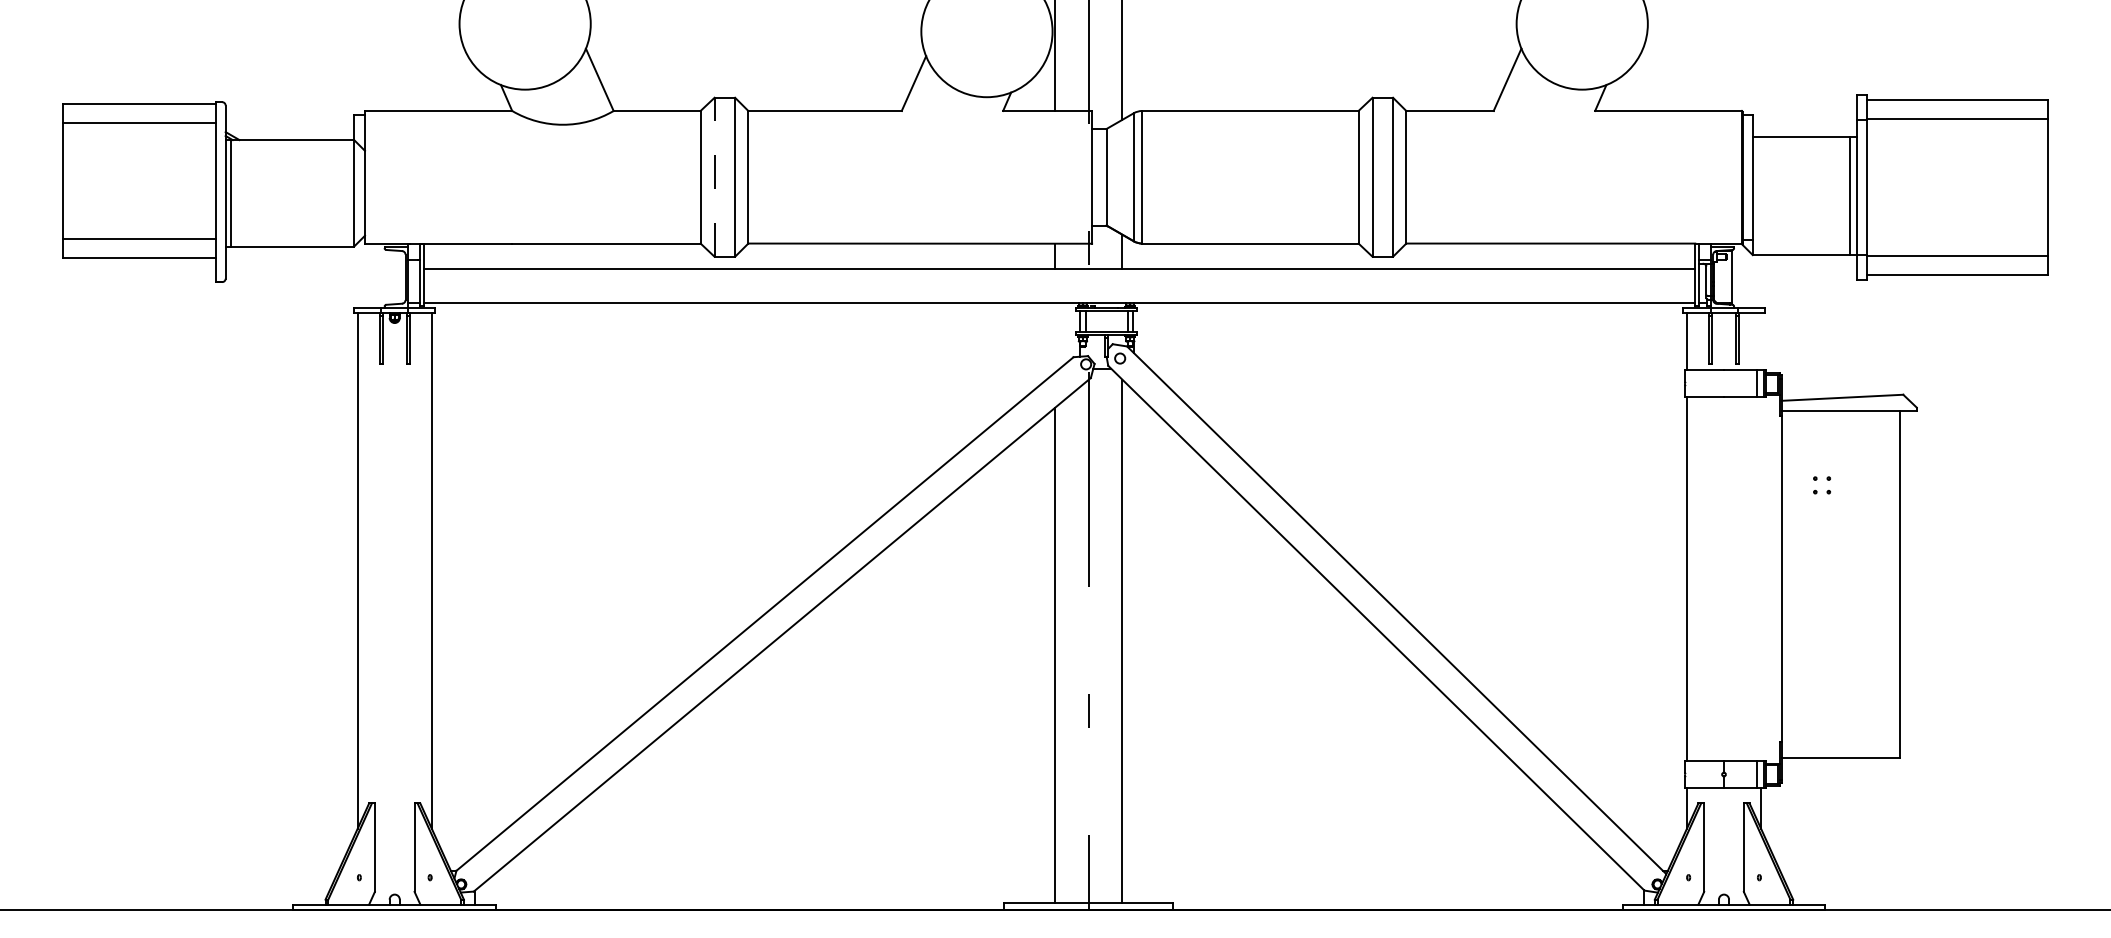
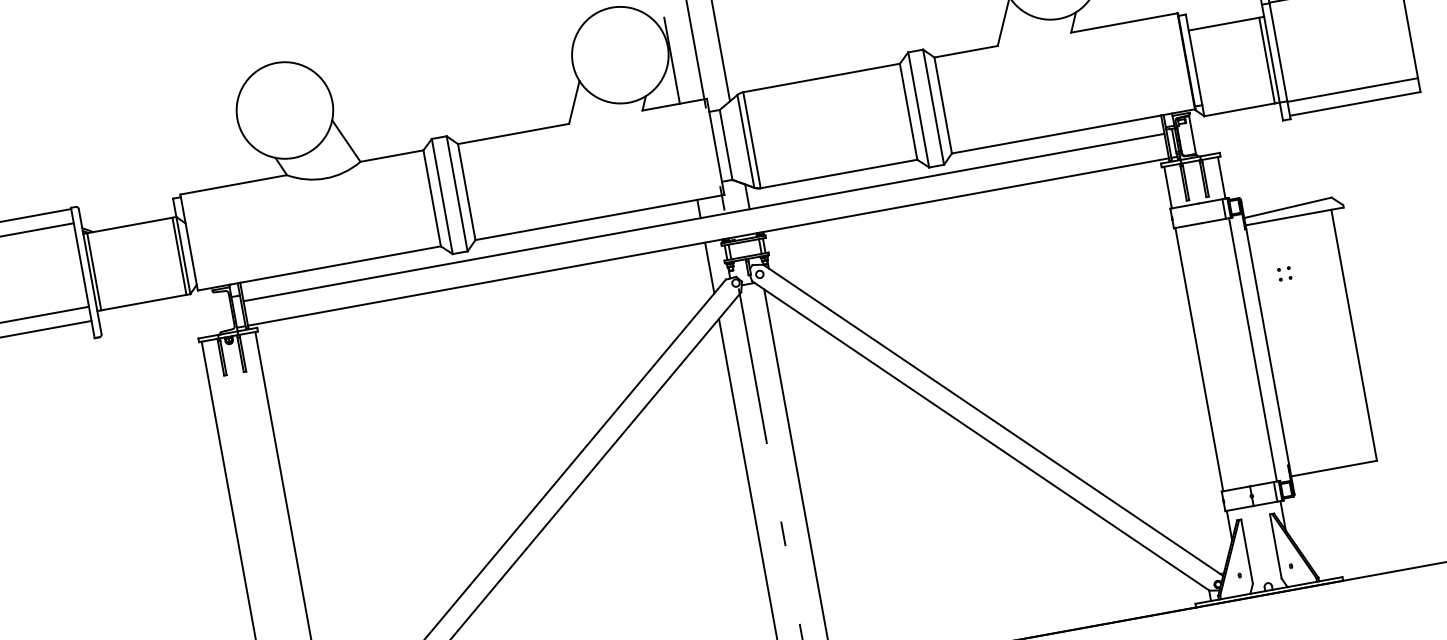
line: (714, 176) -> (442, 195), dashed -> solid
line: (348, 193) -> (179, 256), added
line: (1054, 337) -> (709, 267), added
line: (1761, 341) -> (1222, 177), added
line: (1761, 579) -> (1253, 350), added

